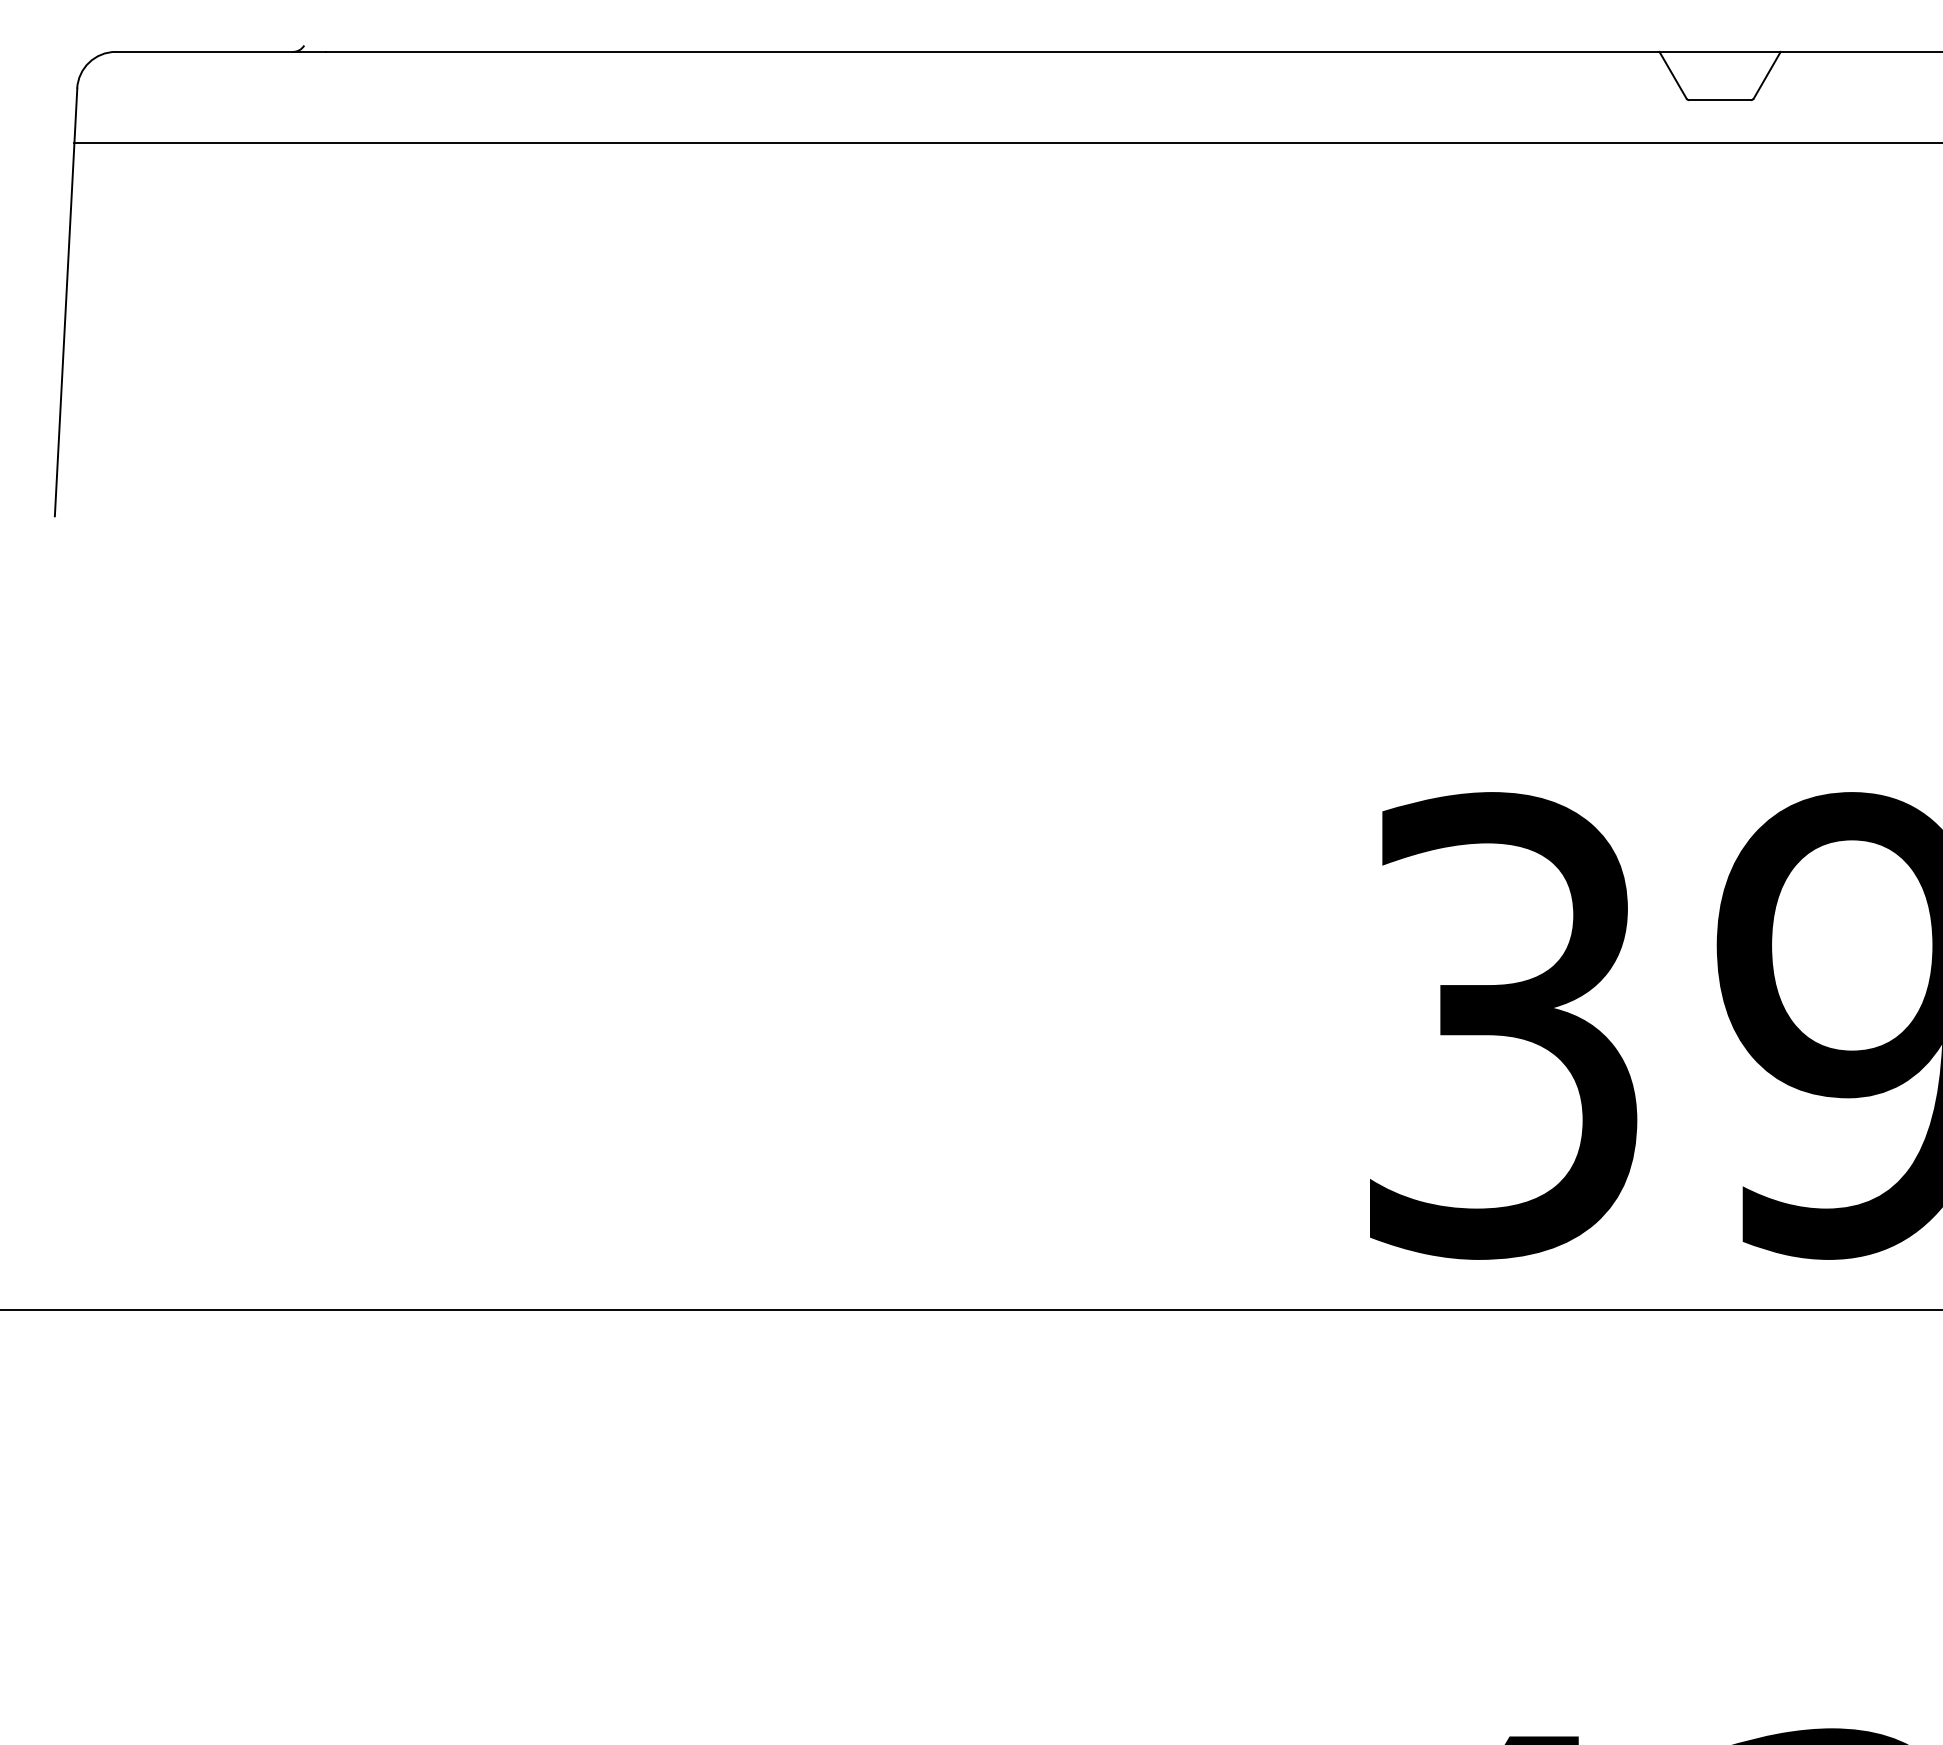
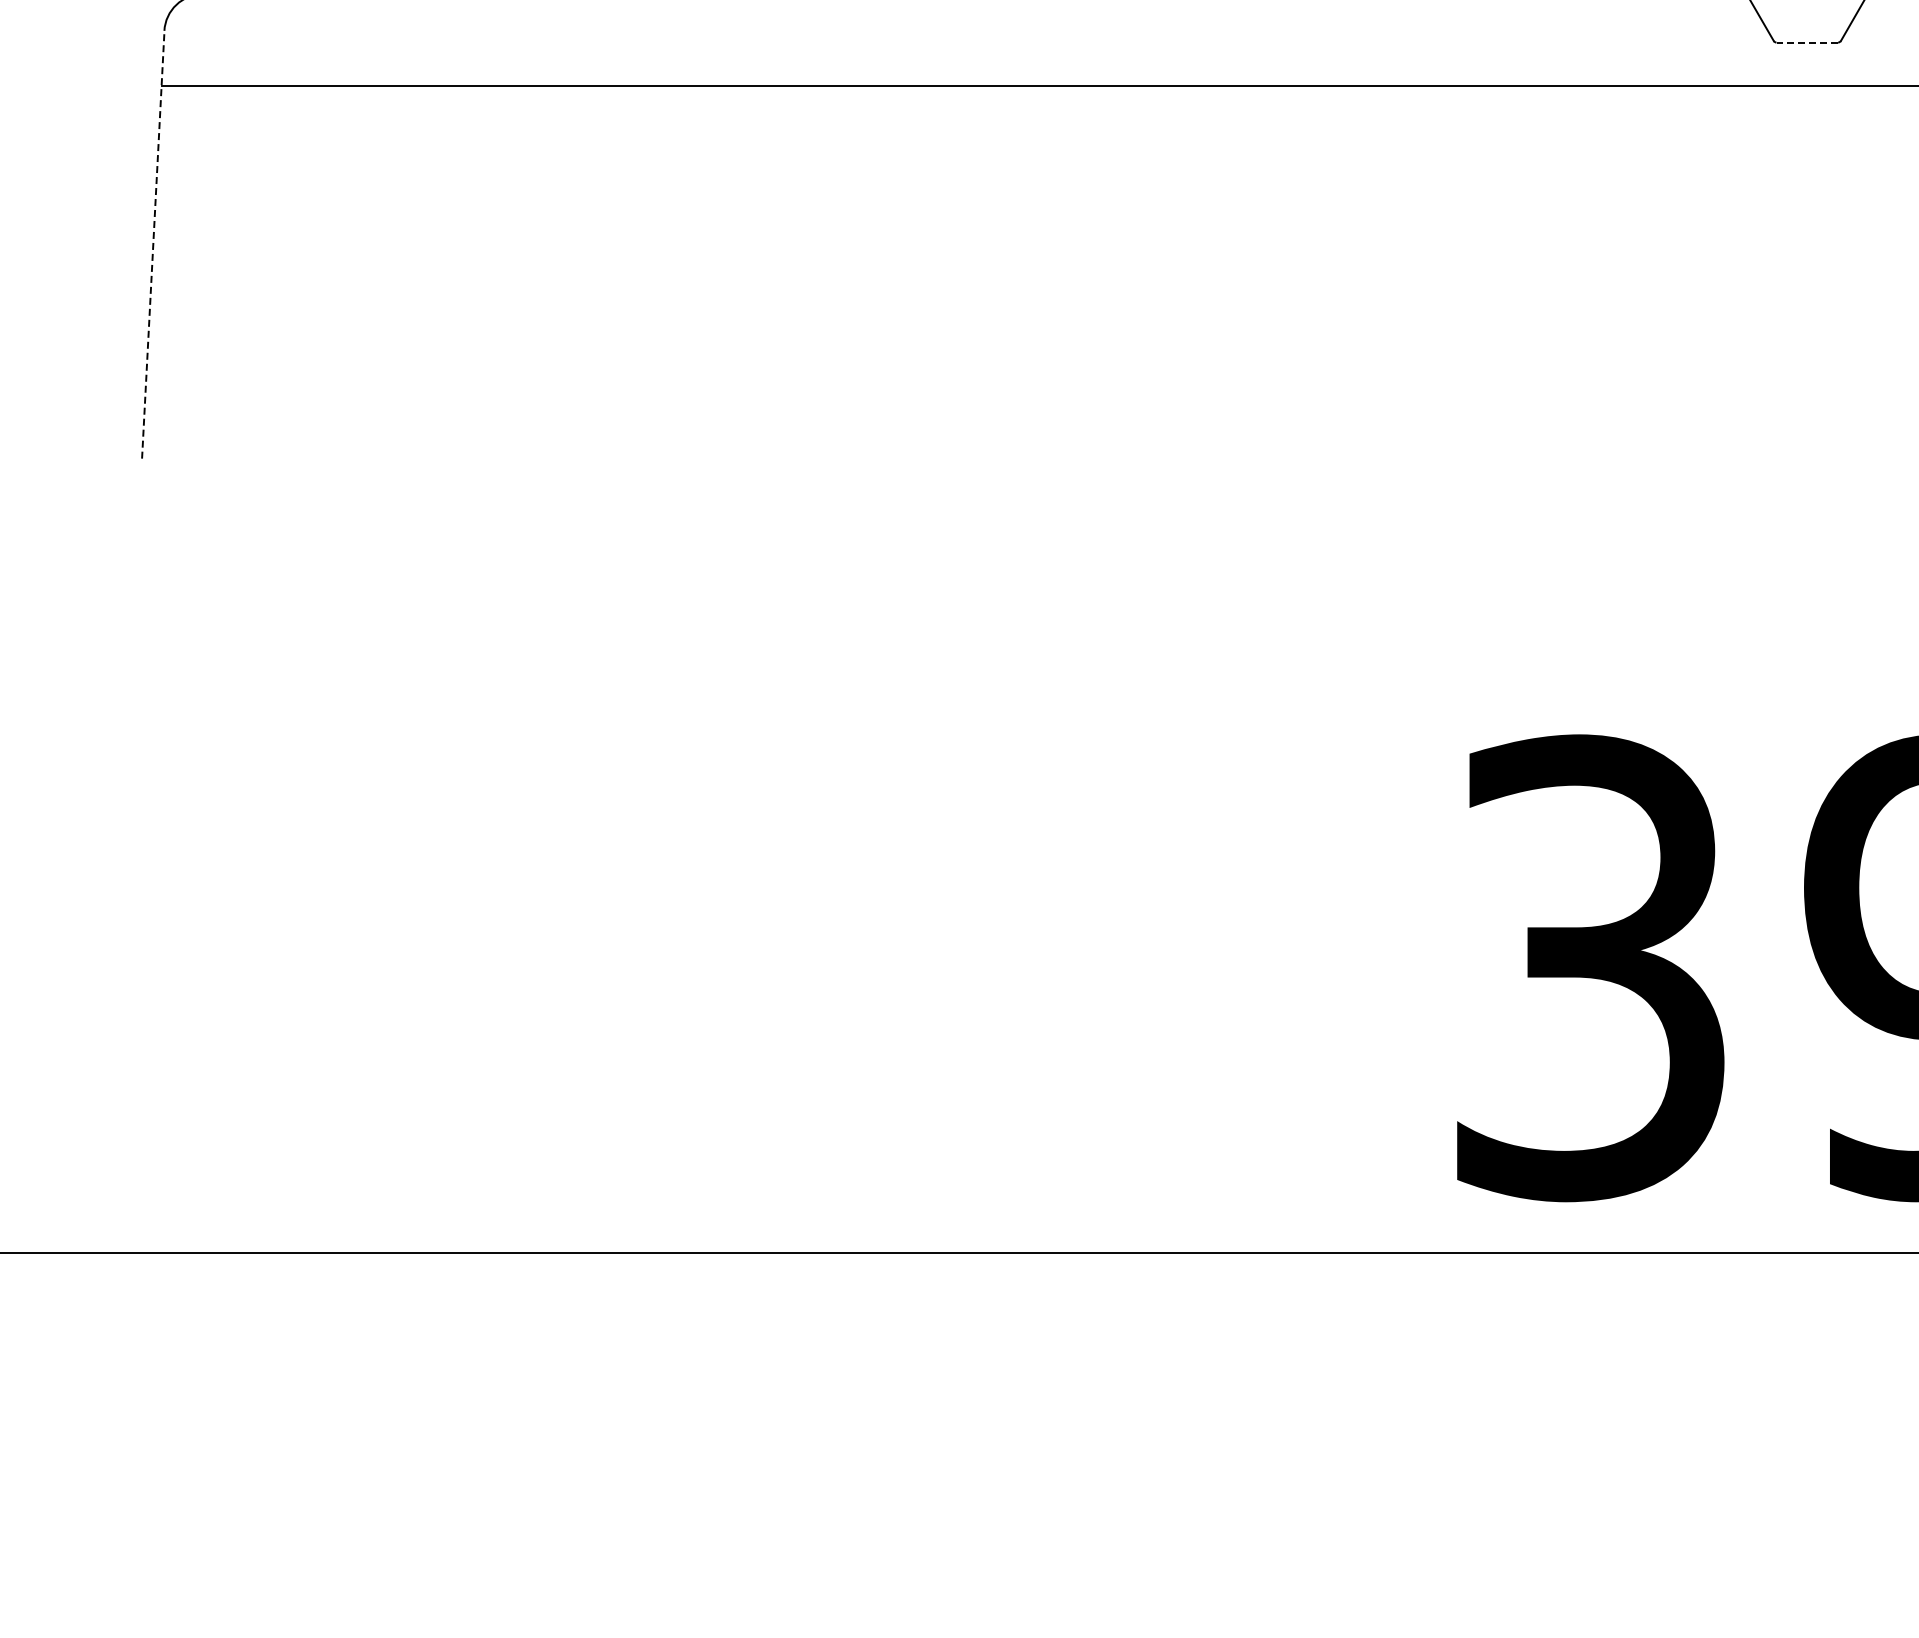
line: (1720, 100) -> (1807, 42), solid -> dashed
line: (66, 301) -> (153, 243), solid -> dashed

